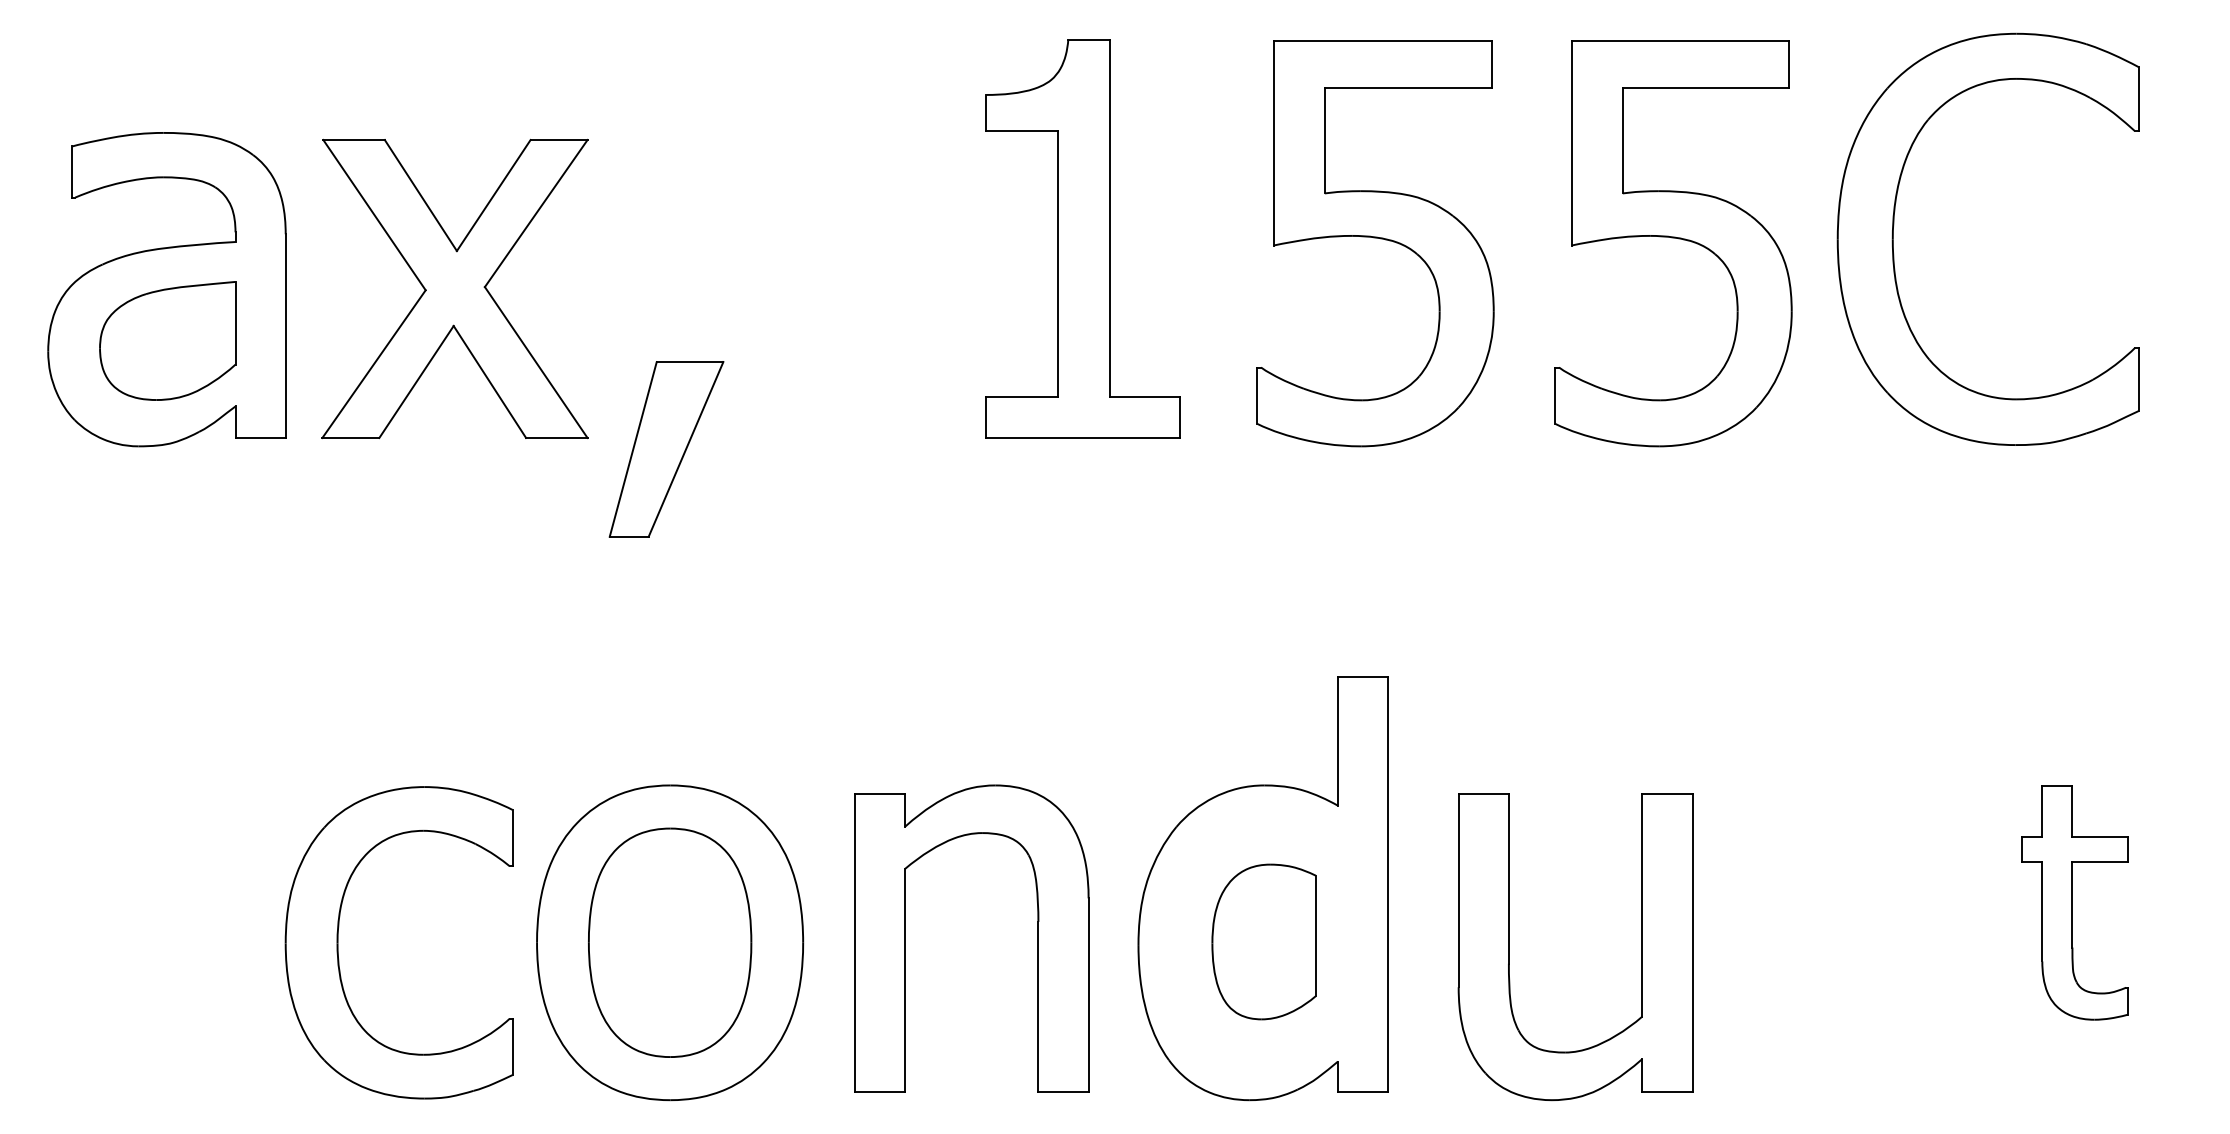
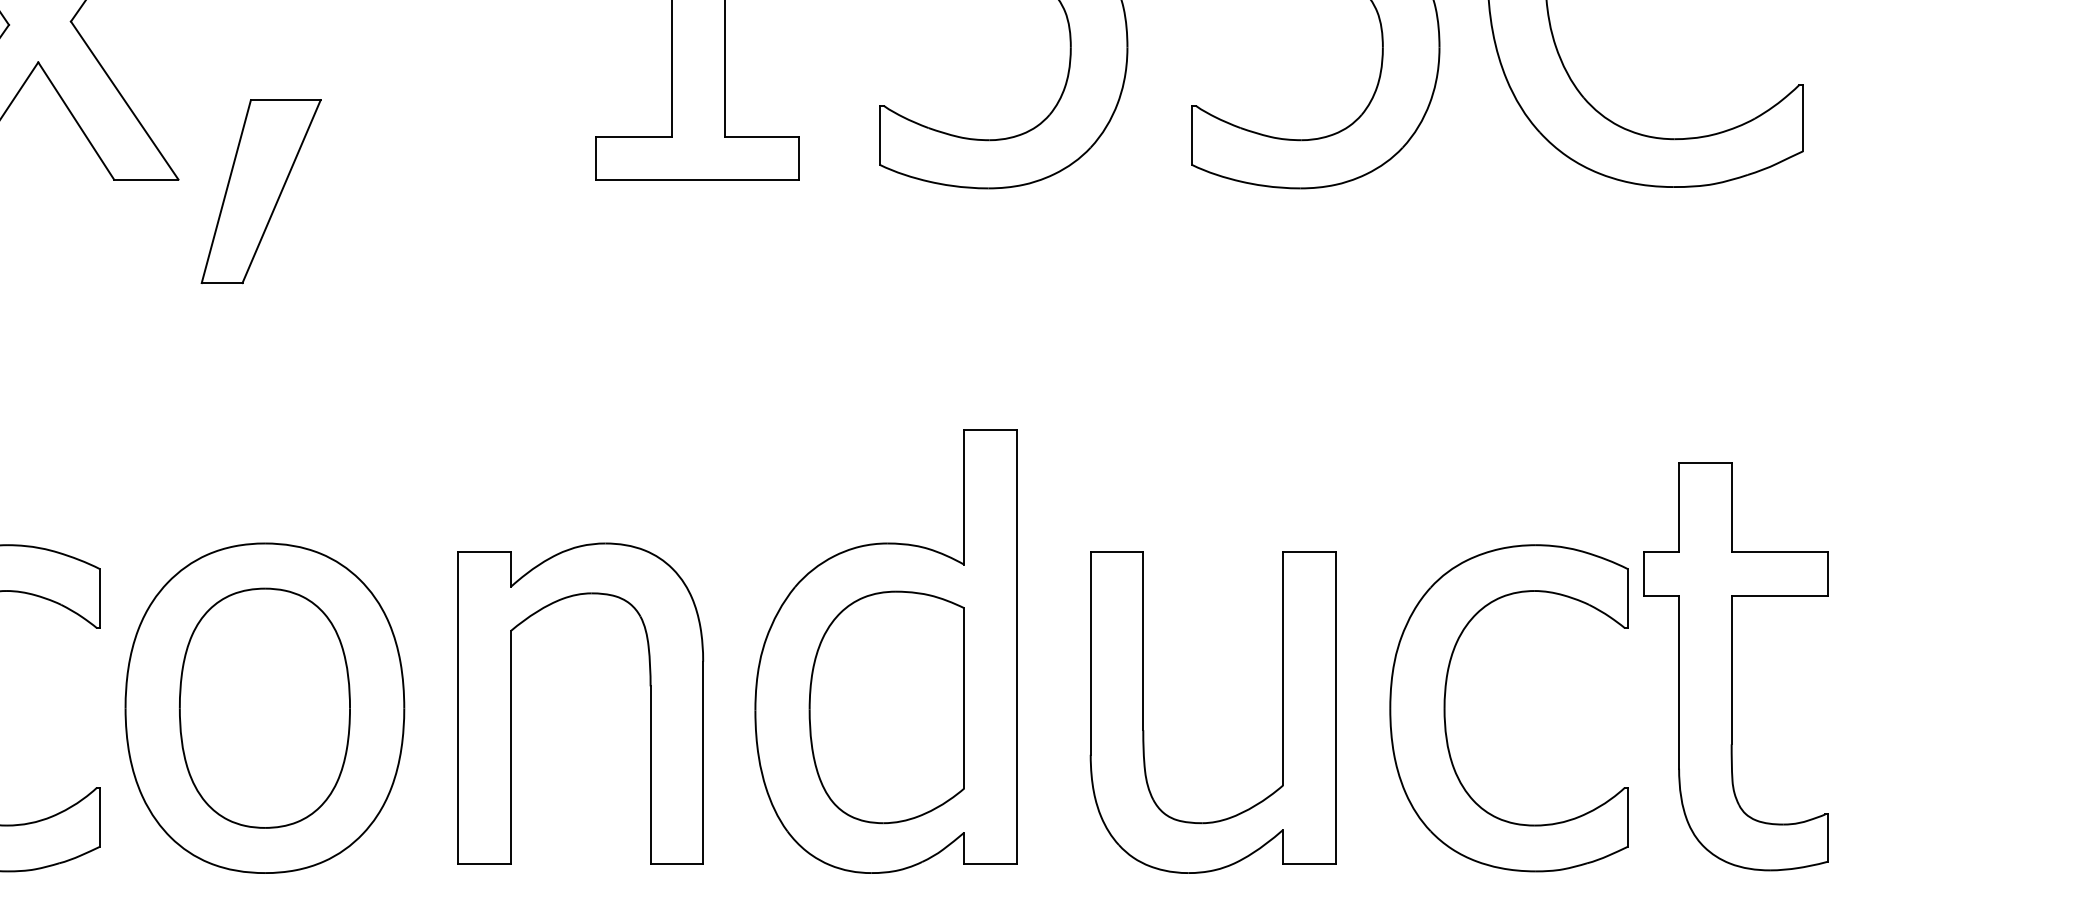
part: (2074, 902) -> (1735, 666), size x1.67
part: (1263, 941) -> (886, 706), size x1.43
part: (1797, 942) -> (1445, 707), added

